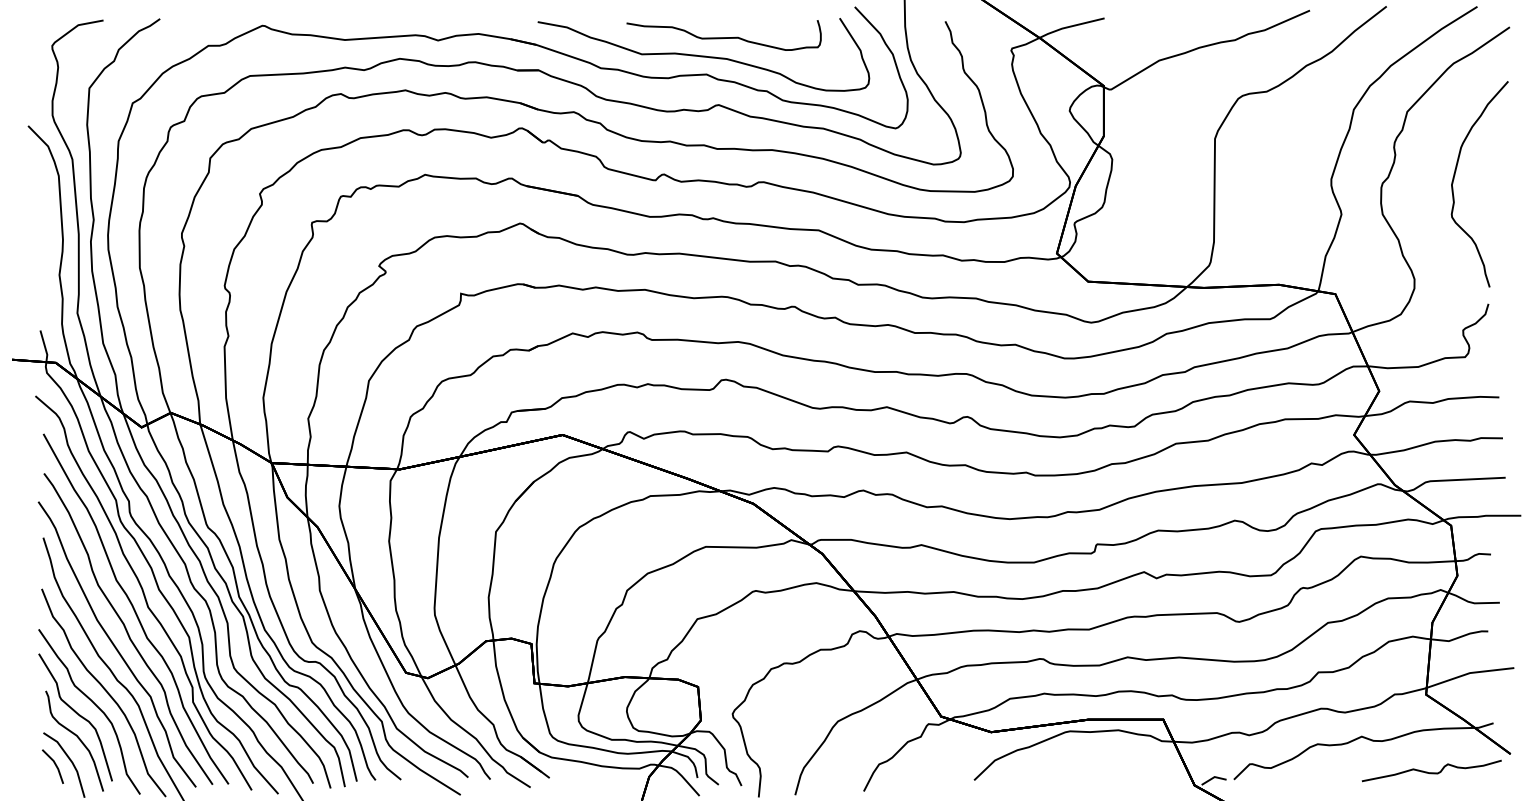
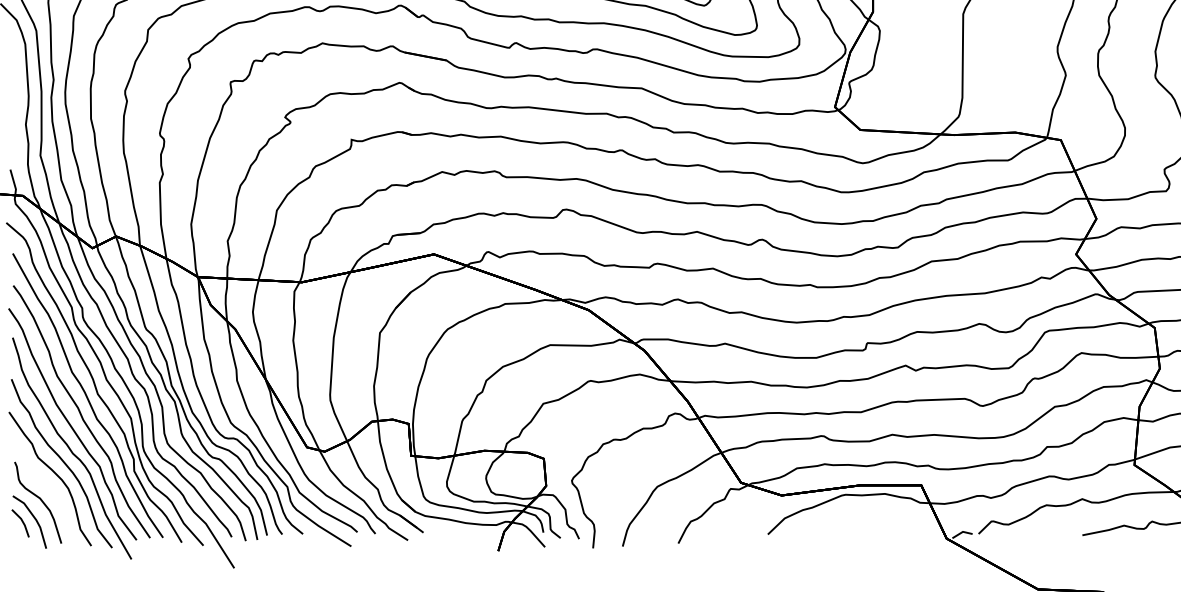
curve: (77, 714) -> (40, 481), removed

